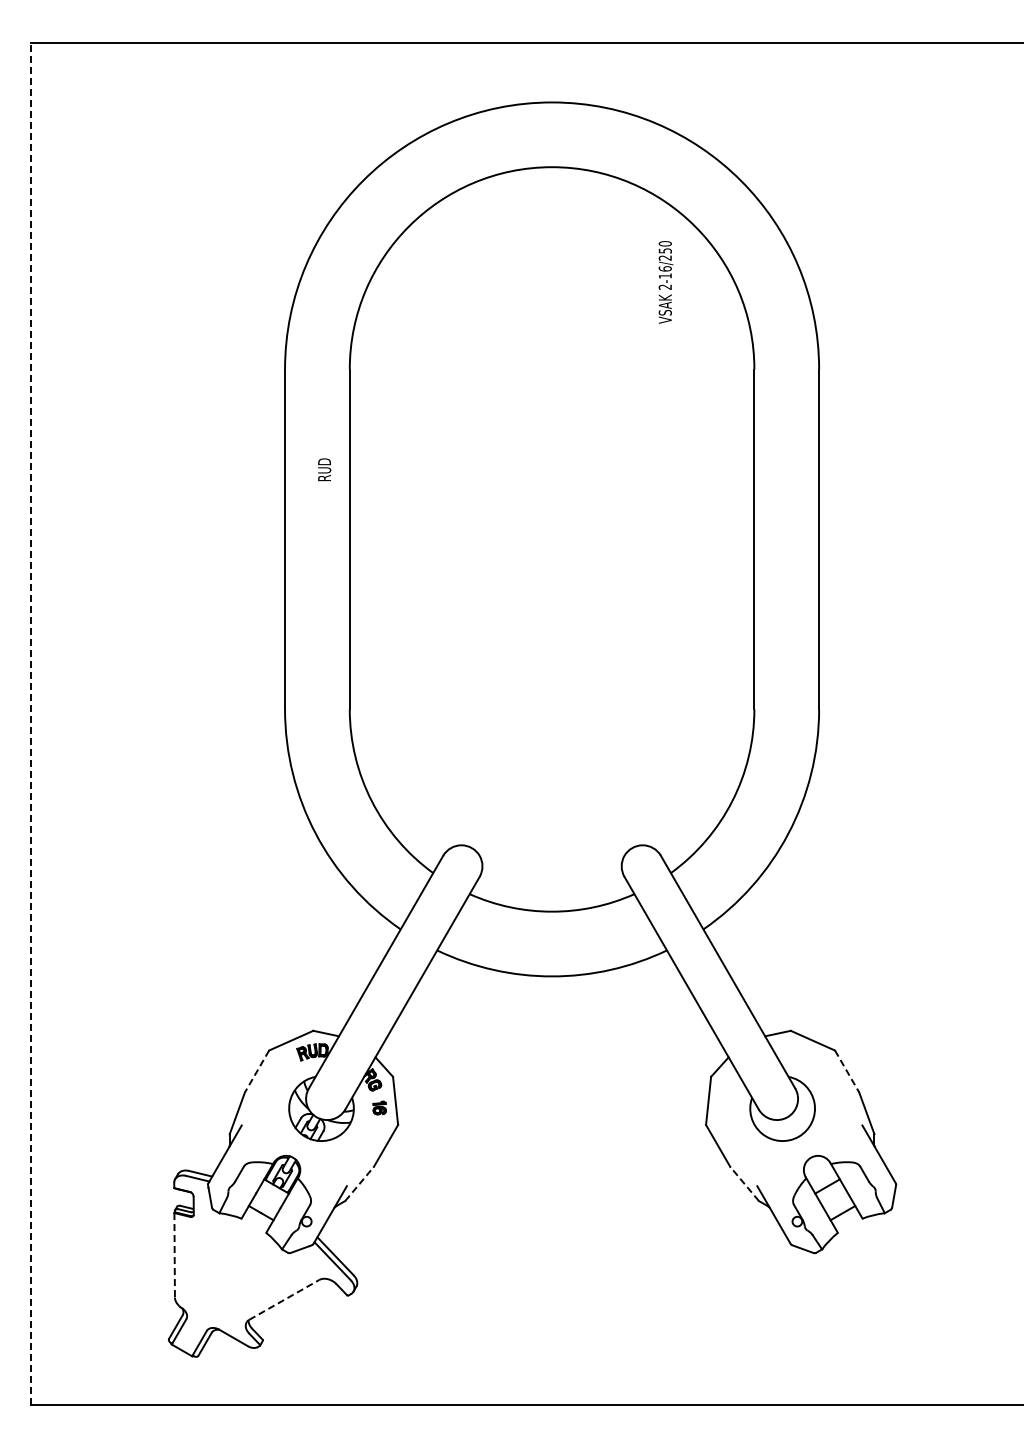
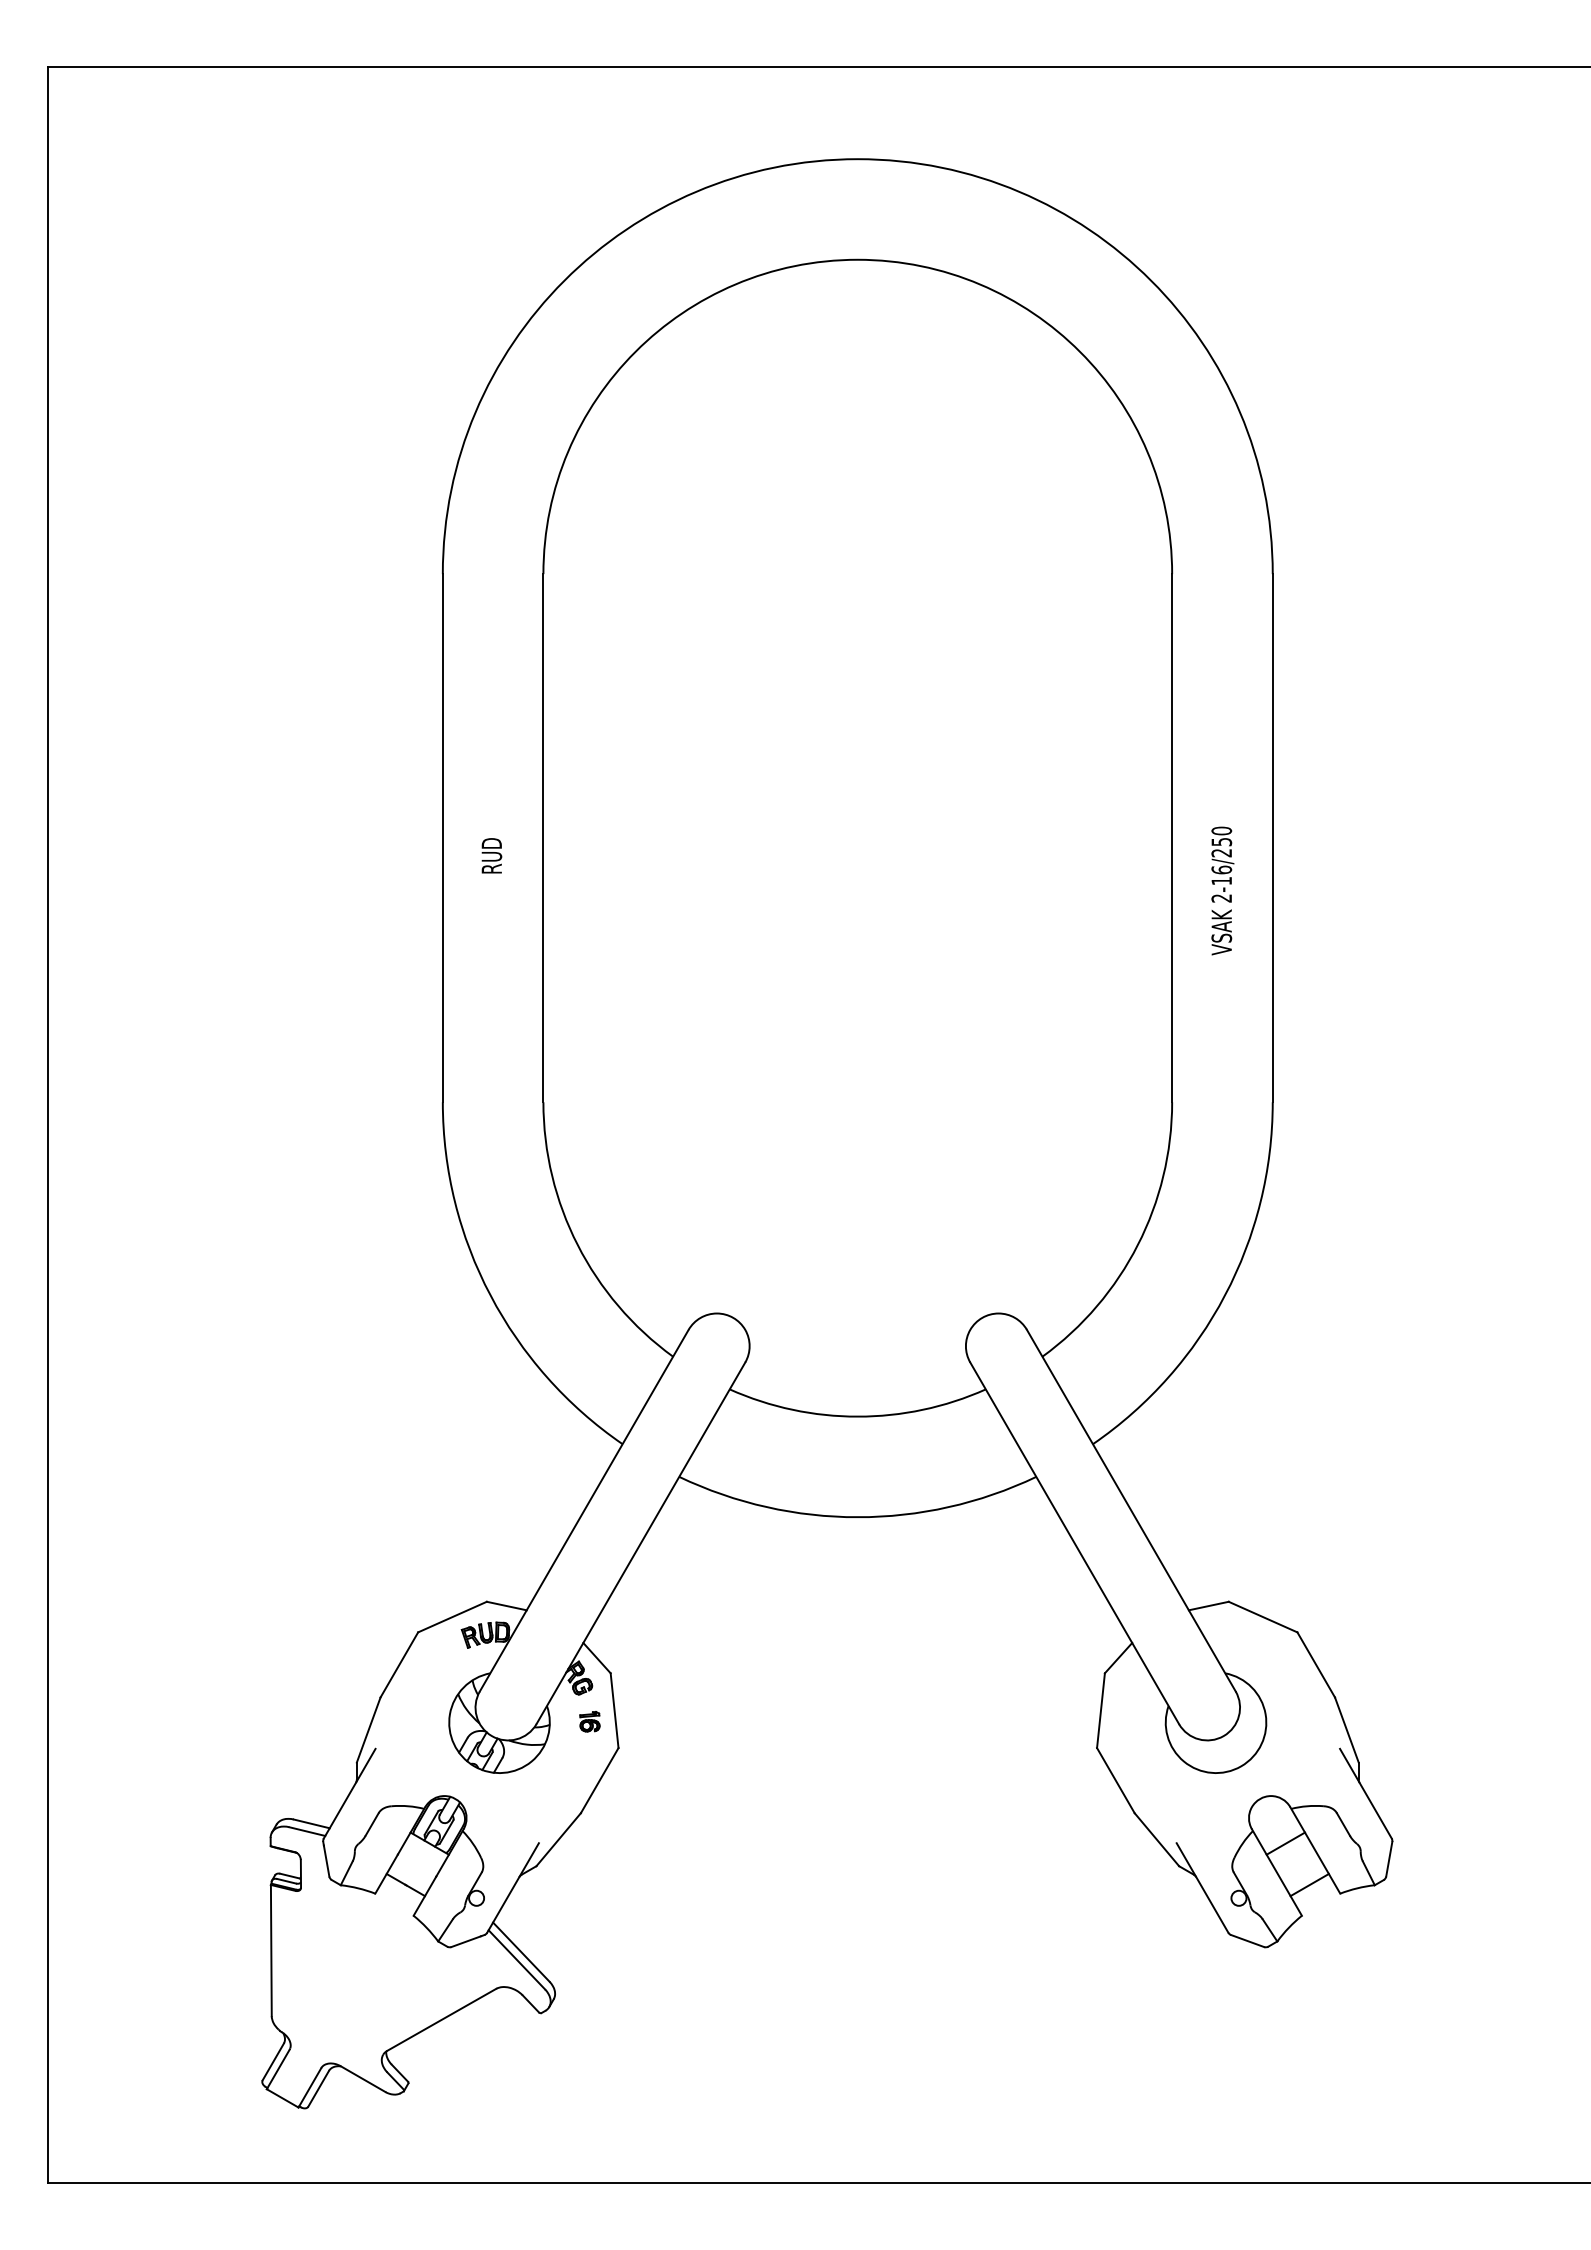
text: (665, 282) -> (1222, 891), moved
text: (324, 469) -> (491, 855), moved
line: (30, 724) -> (47, 1125), dashed -> solid
line: (256, 1071) -> (398, 1664), dashed -> solid
line: (847, 1071) -> (1316, 1664), dashed -> solid
line: (359, 1183) -> (558, 1839), dashed -> solid
line: (744, 1183) -> (1156, 1839), dashed -> solid
line: (174, 1255) -> (271, 1950), dashed -> solid
line: (284, 1299) -> (441, 2019), dashed -> solid

